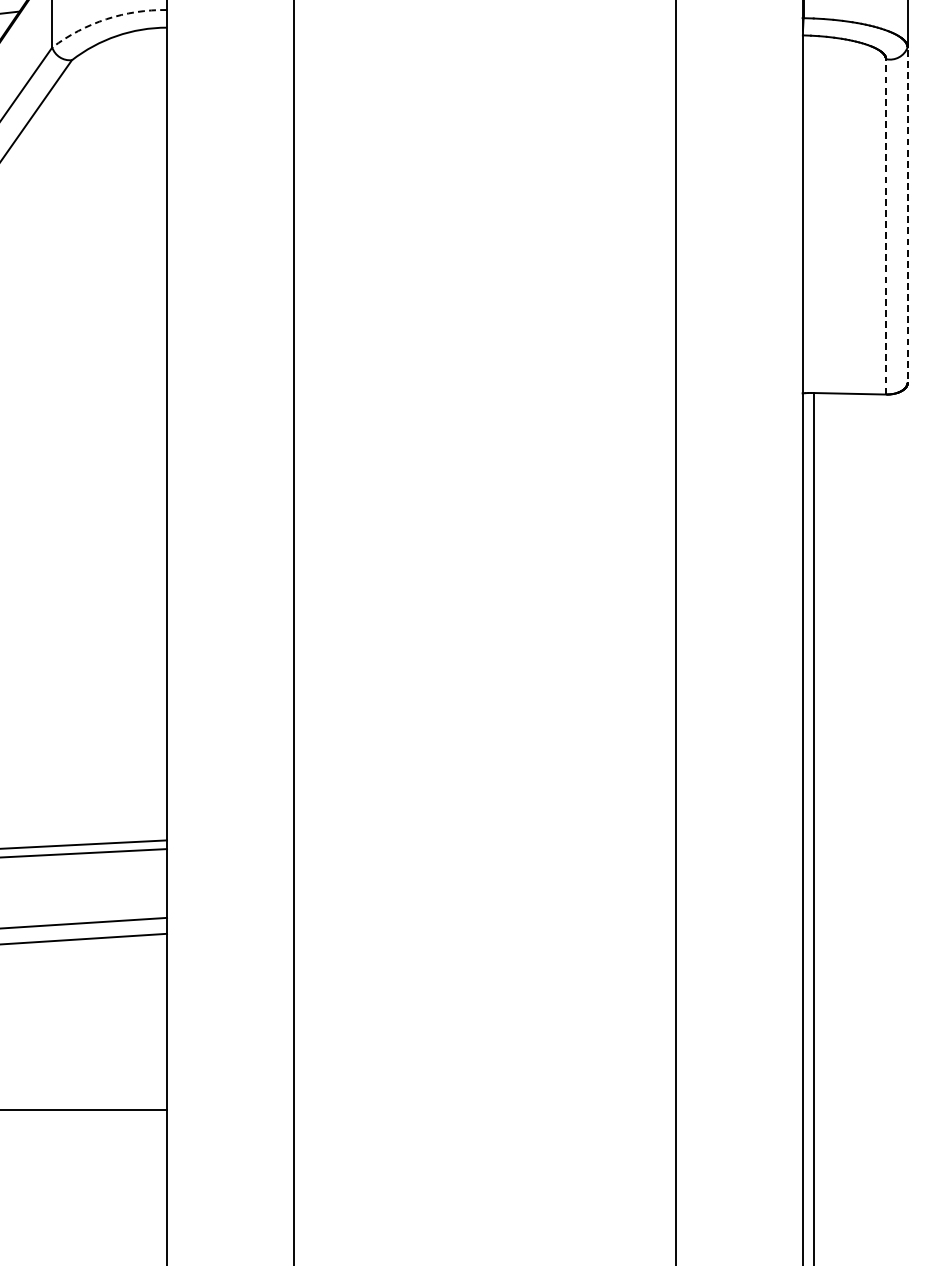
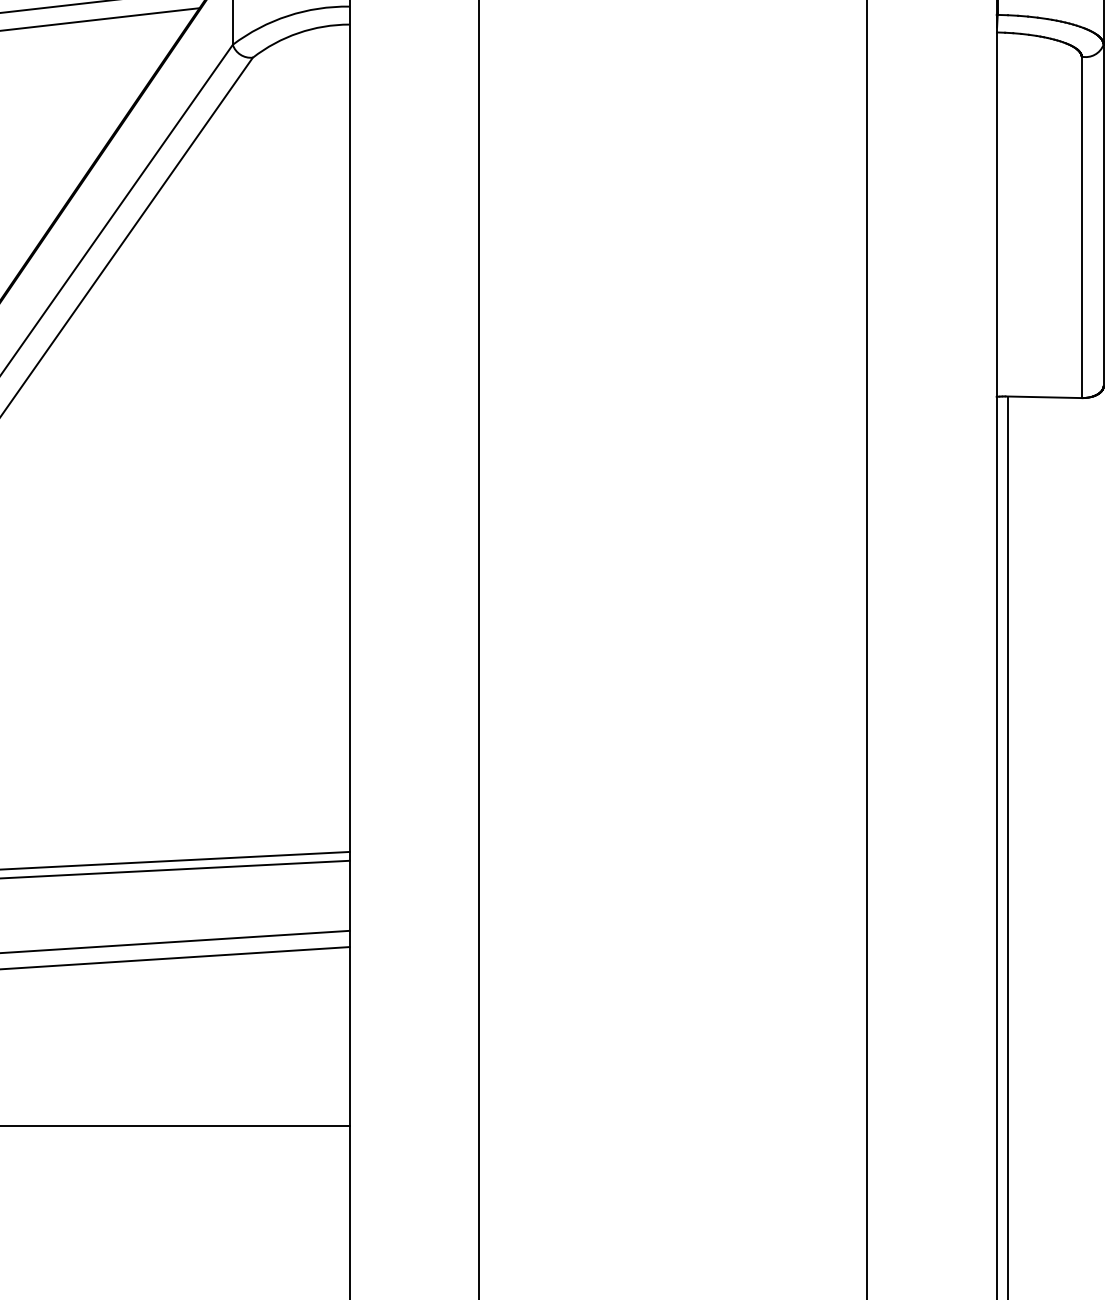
arc: (106, 18) -> (288, 15), dashed -> solid
line: (907, 216) -> (1103, 216), dashed -> solid
line: (885, 226) -> (1081, 227), dashed -> solid

